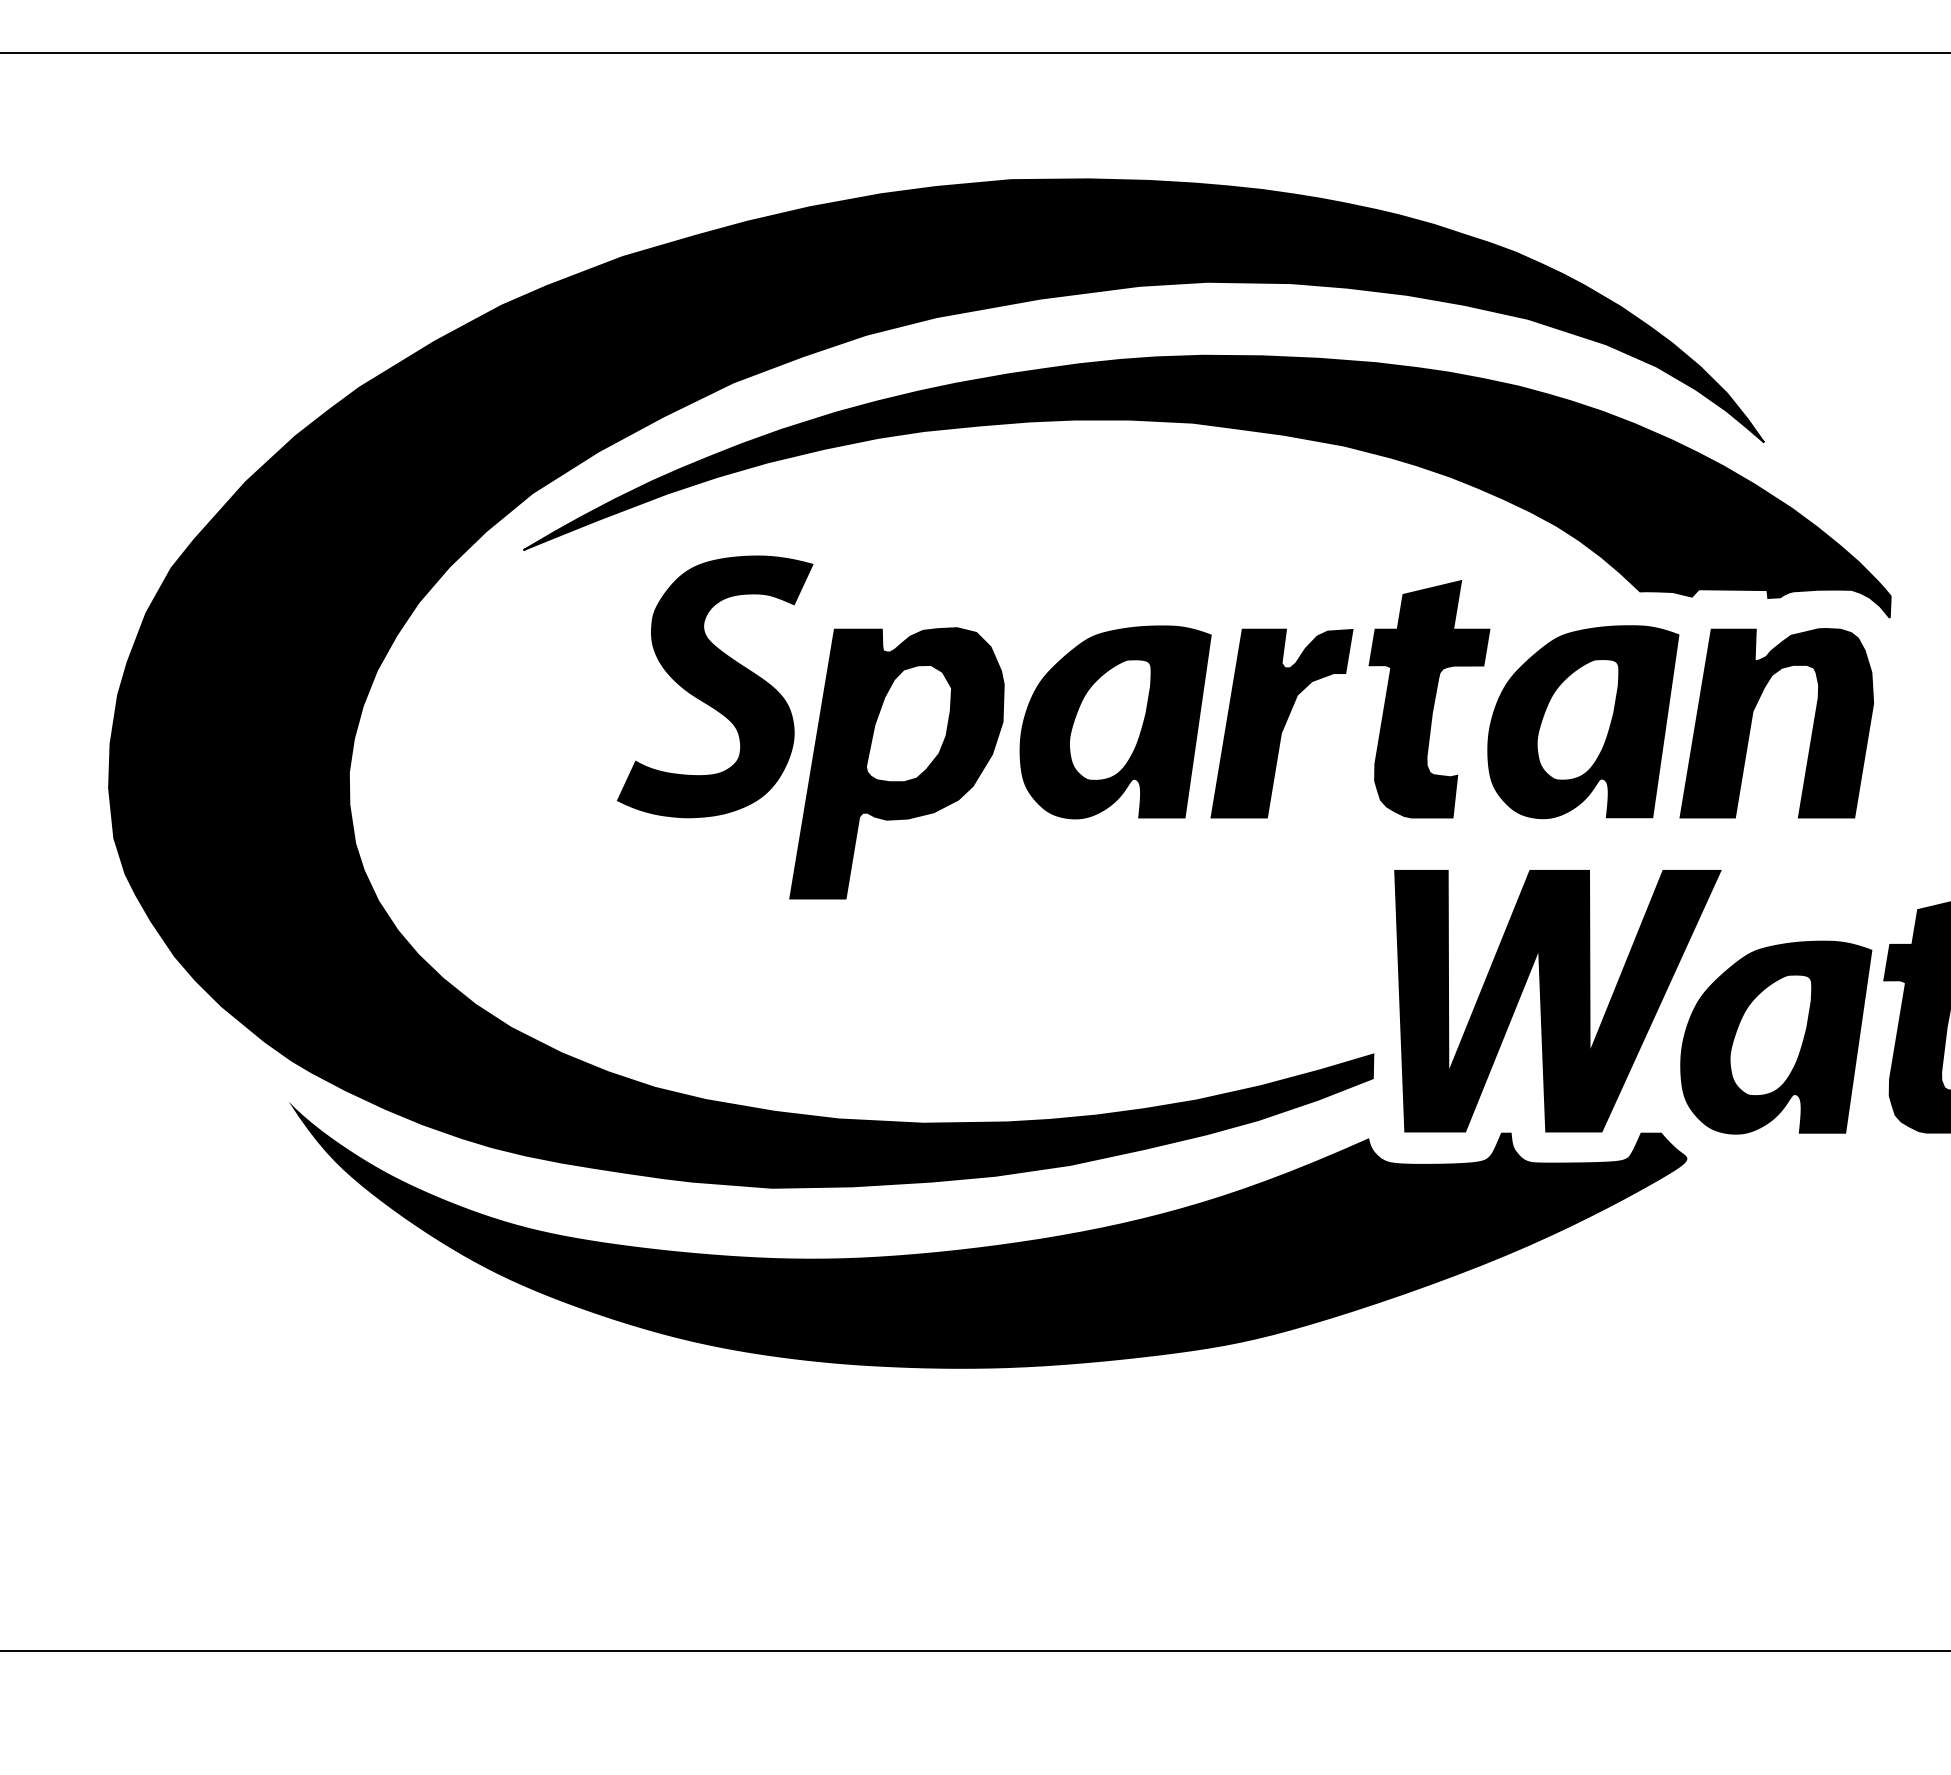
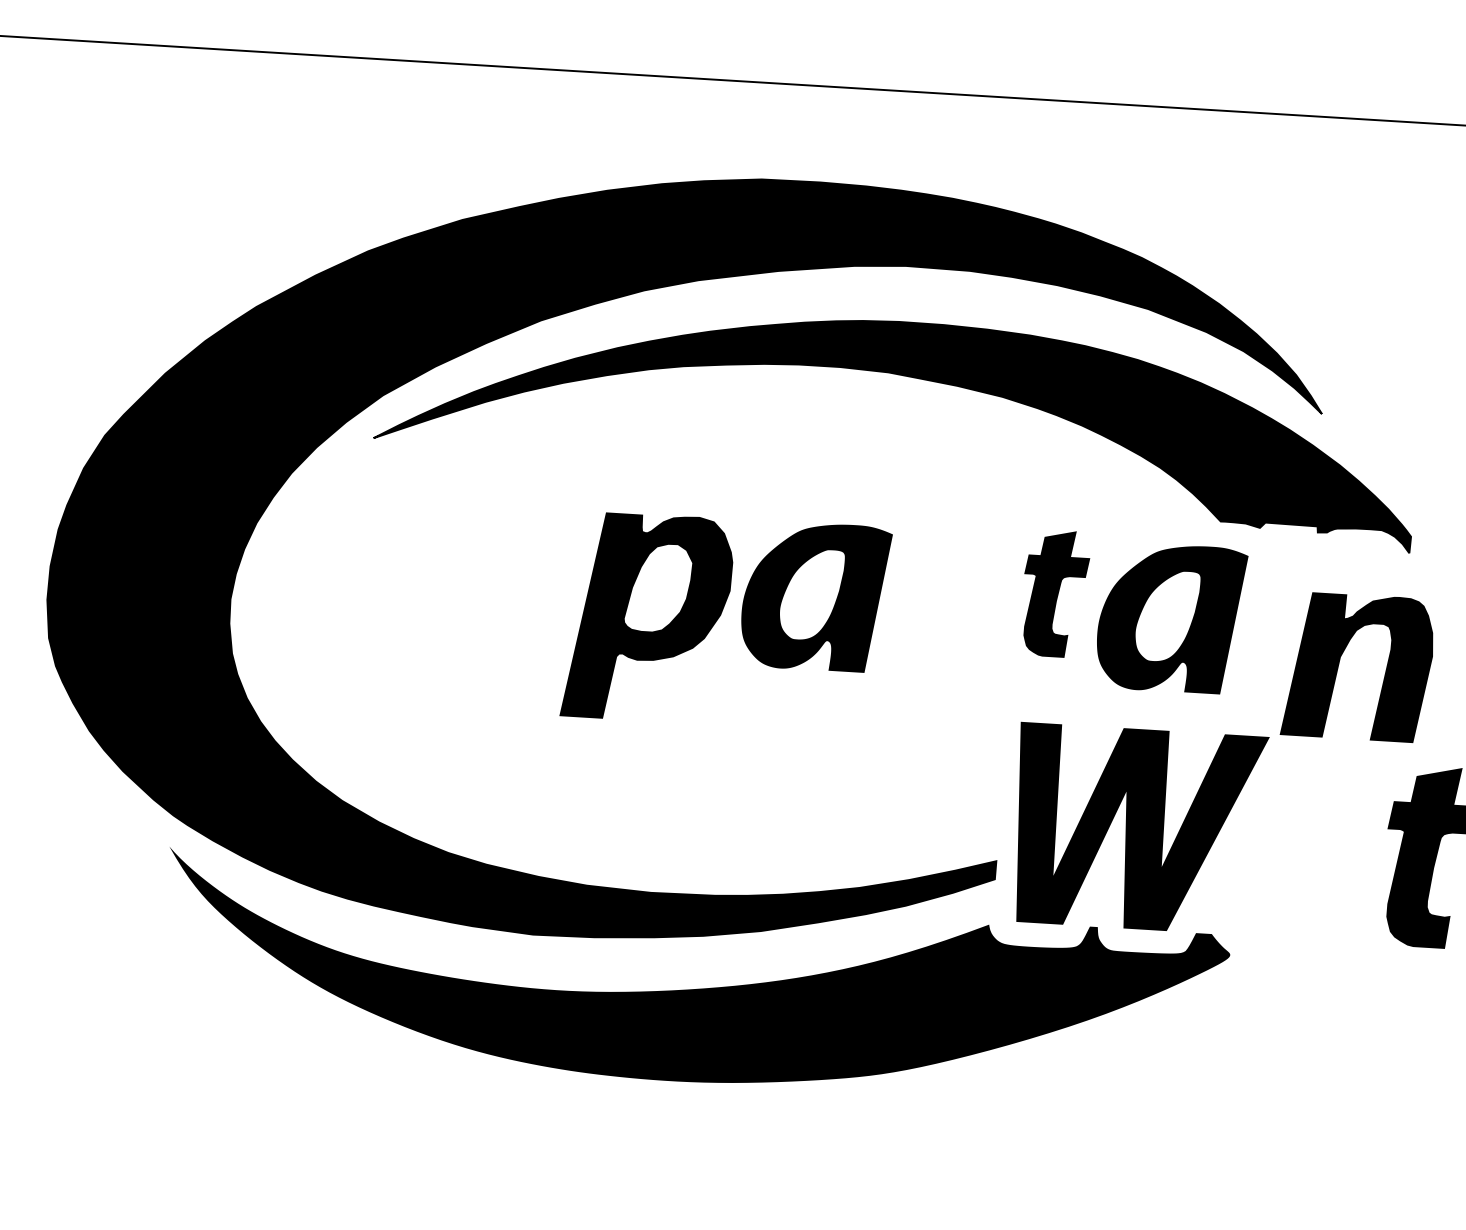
fill: (714, 686) -> (512, 550), removed
part: (1429, 699) -> (1055, 593), size x0.7
part: (1752, 719) -> (1339, 663), moved
part: (1281, 723) -> (941, 605), removed
part: (1776, 1037) -> (1303, 867), removed

